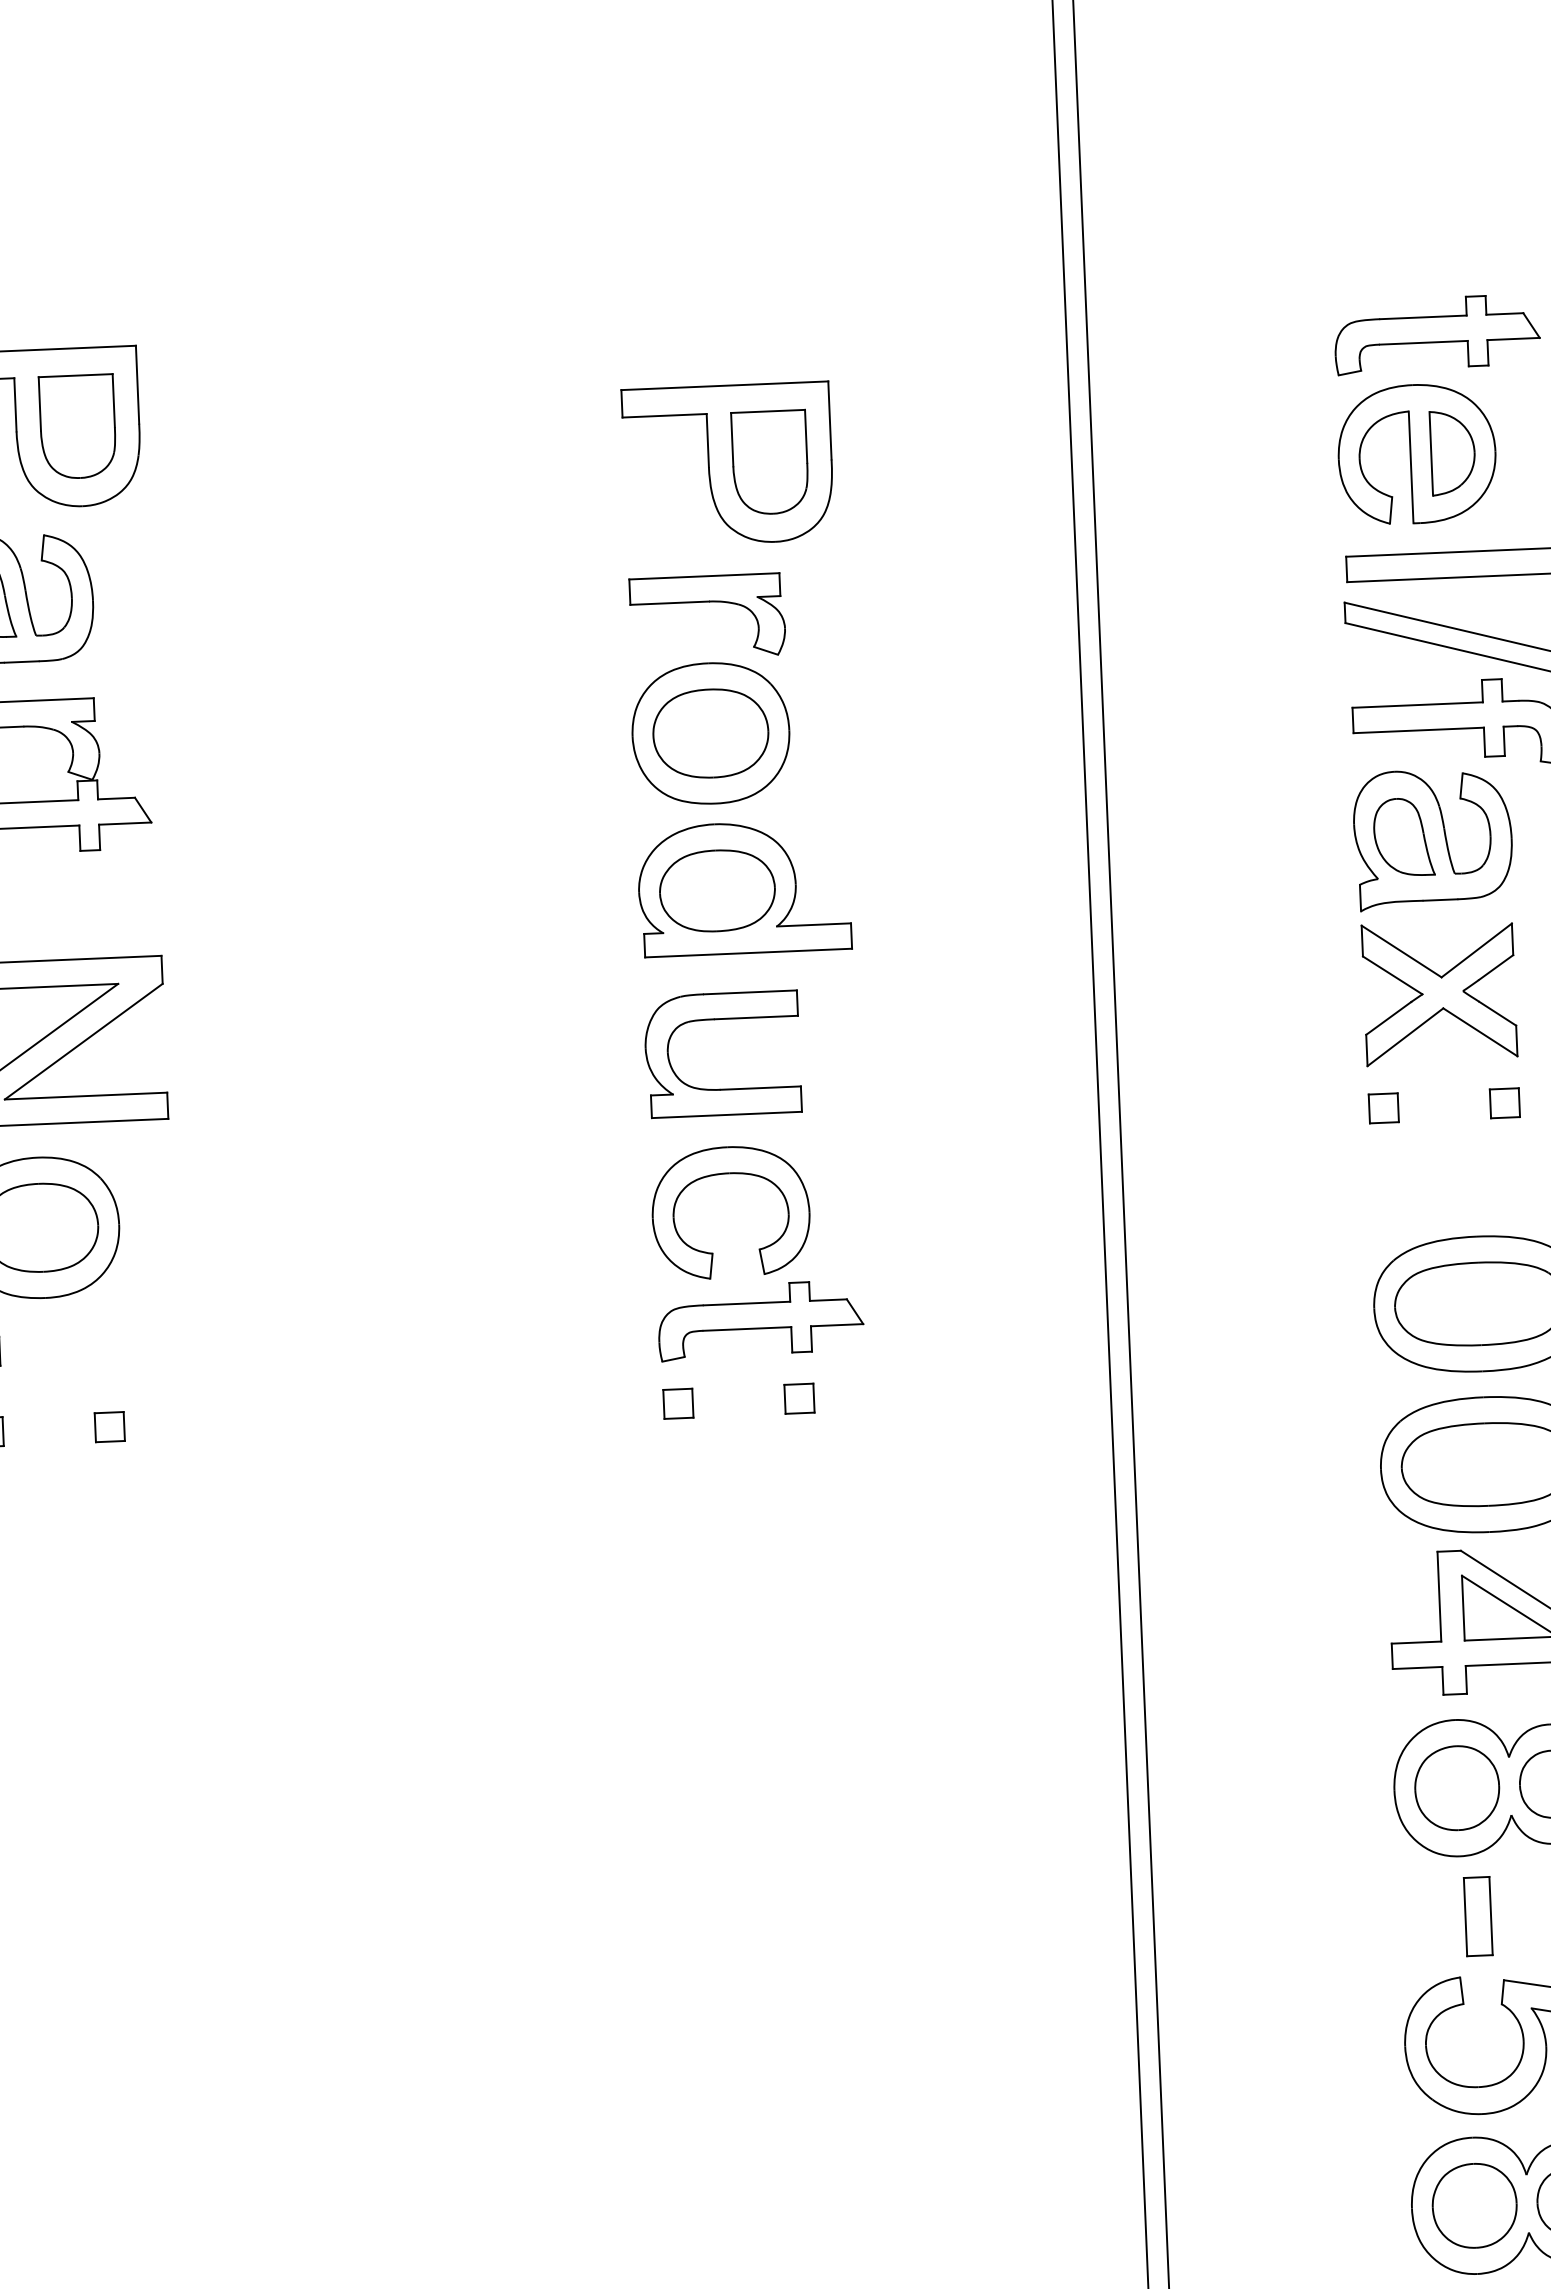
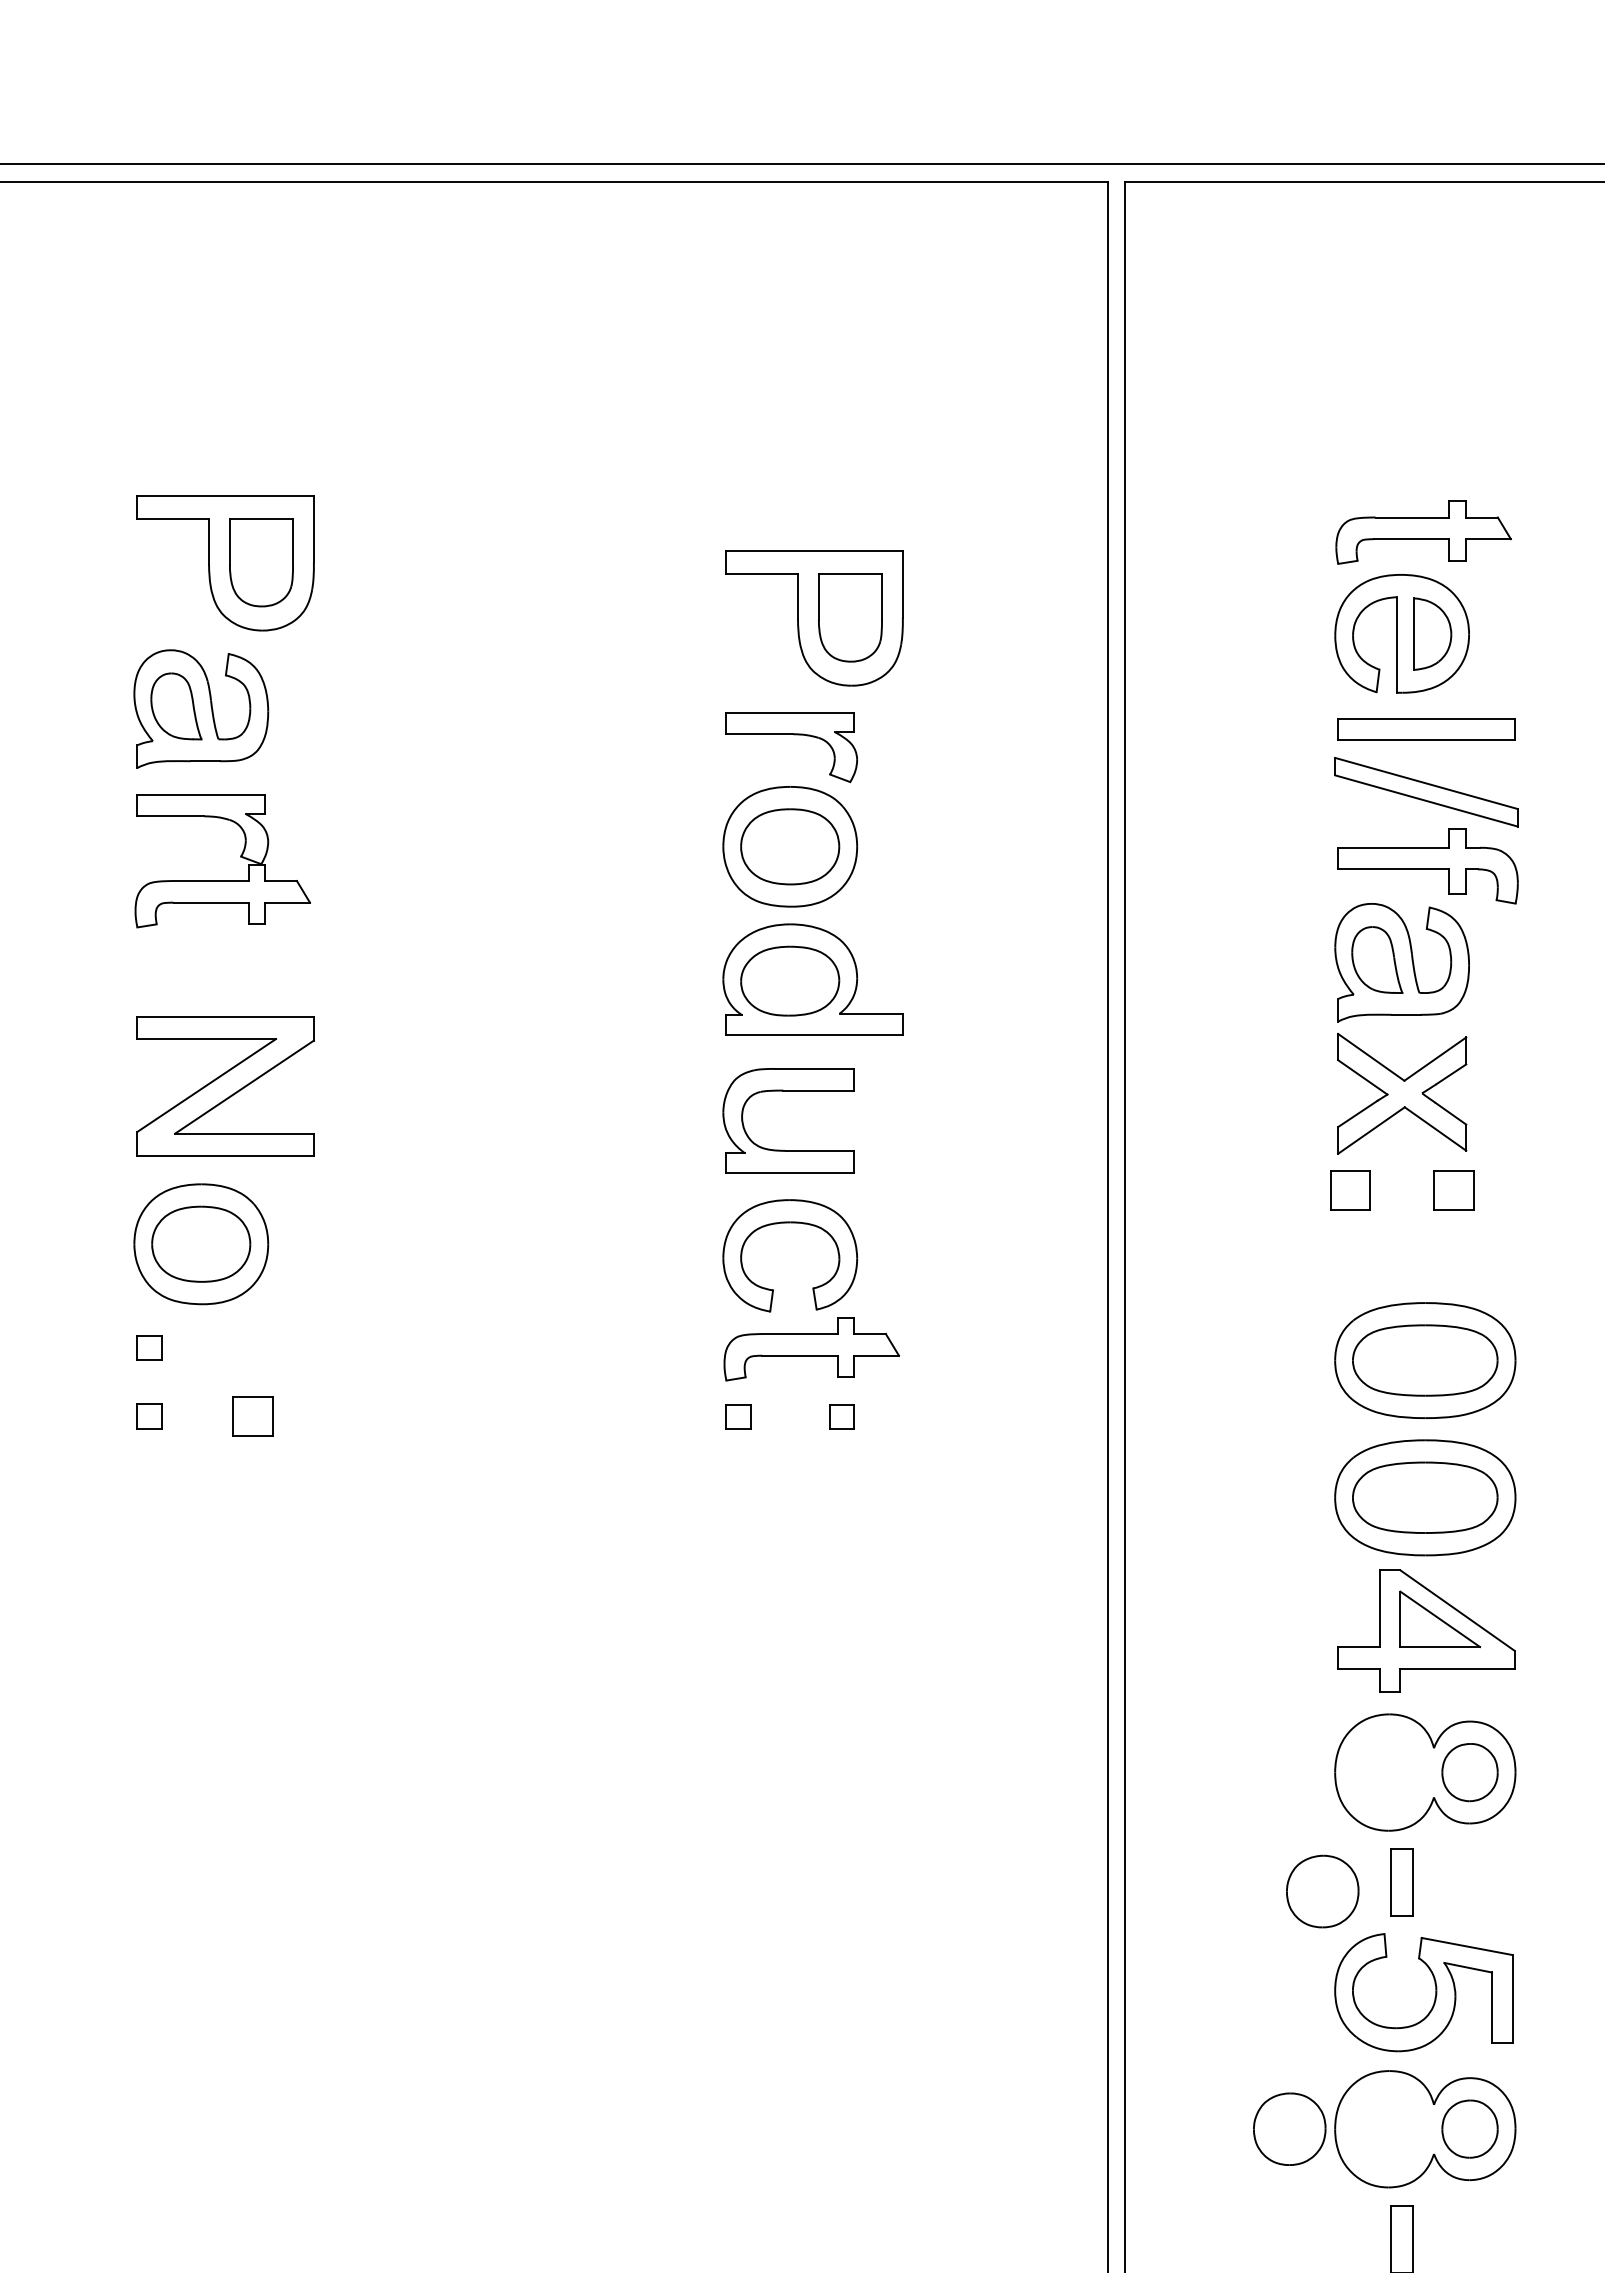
part: (1504, 1103) -> (1453, 1190), size x1.6
part: (1383, 1108) -> (1350, 1190), size x1.6
part: (109, 1426) -> (252, 1416), size x1.6
part: (1456, 1788) -> (1322, 1891), moved
part: (1474, 2204) -> (1289, 2128), moved

